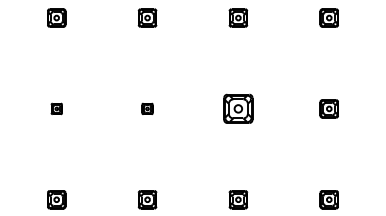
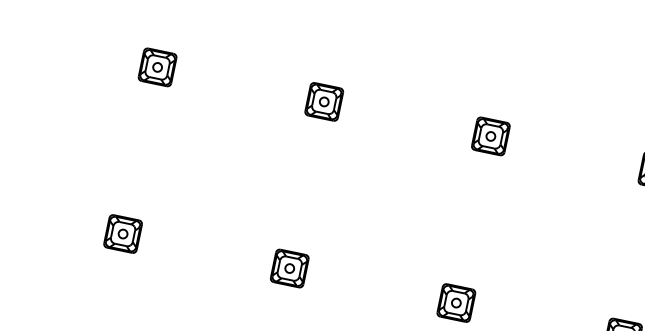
part: (56, 108) -> (157, 66), size x1.67
part: (147, 108) -> (324, 101), size x1.67
part: (238, 108) -> (491, 135), size x0.62

